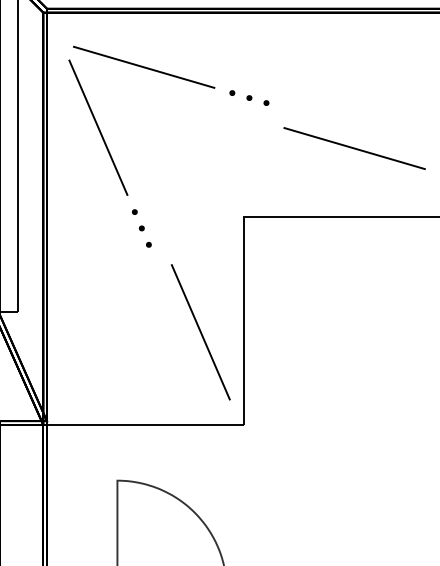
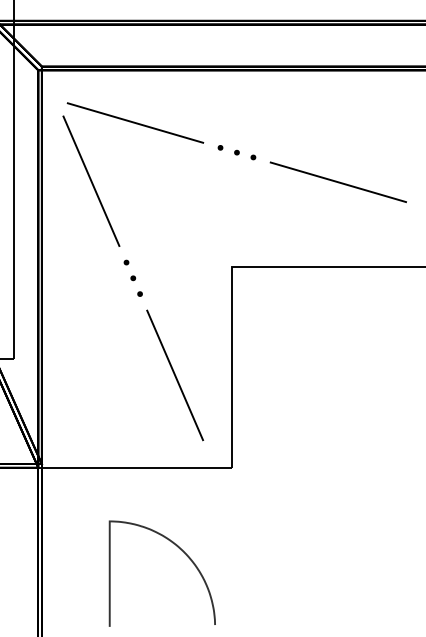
line: (353, 147) -> (337, 181), moved
line: (201, 332) -> (175, 375), moved

